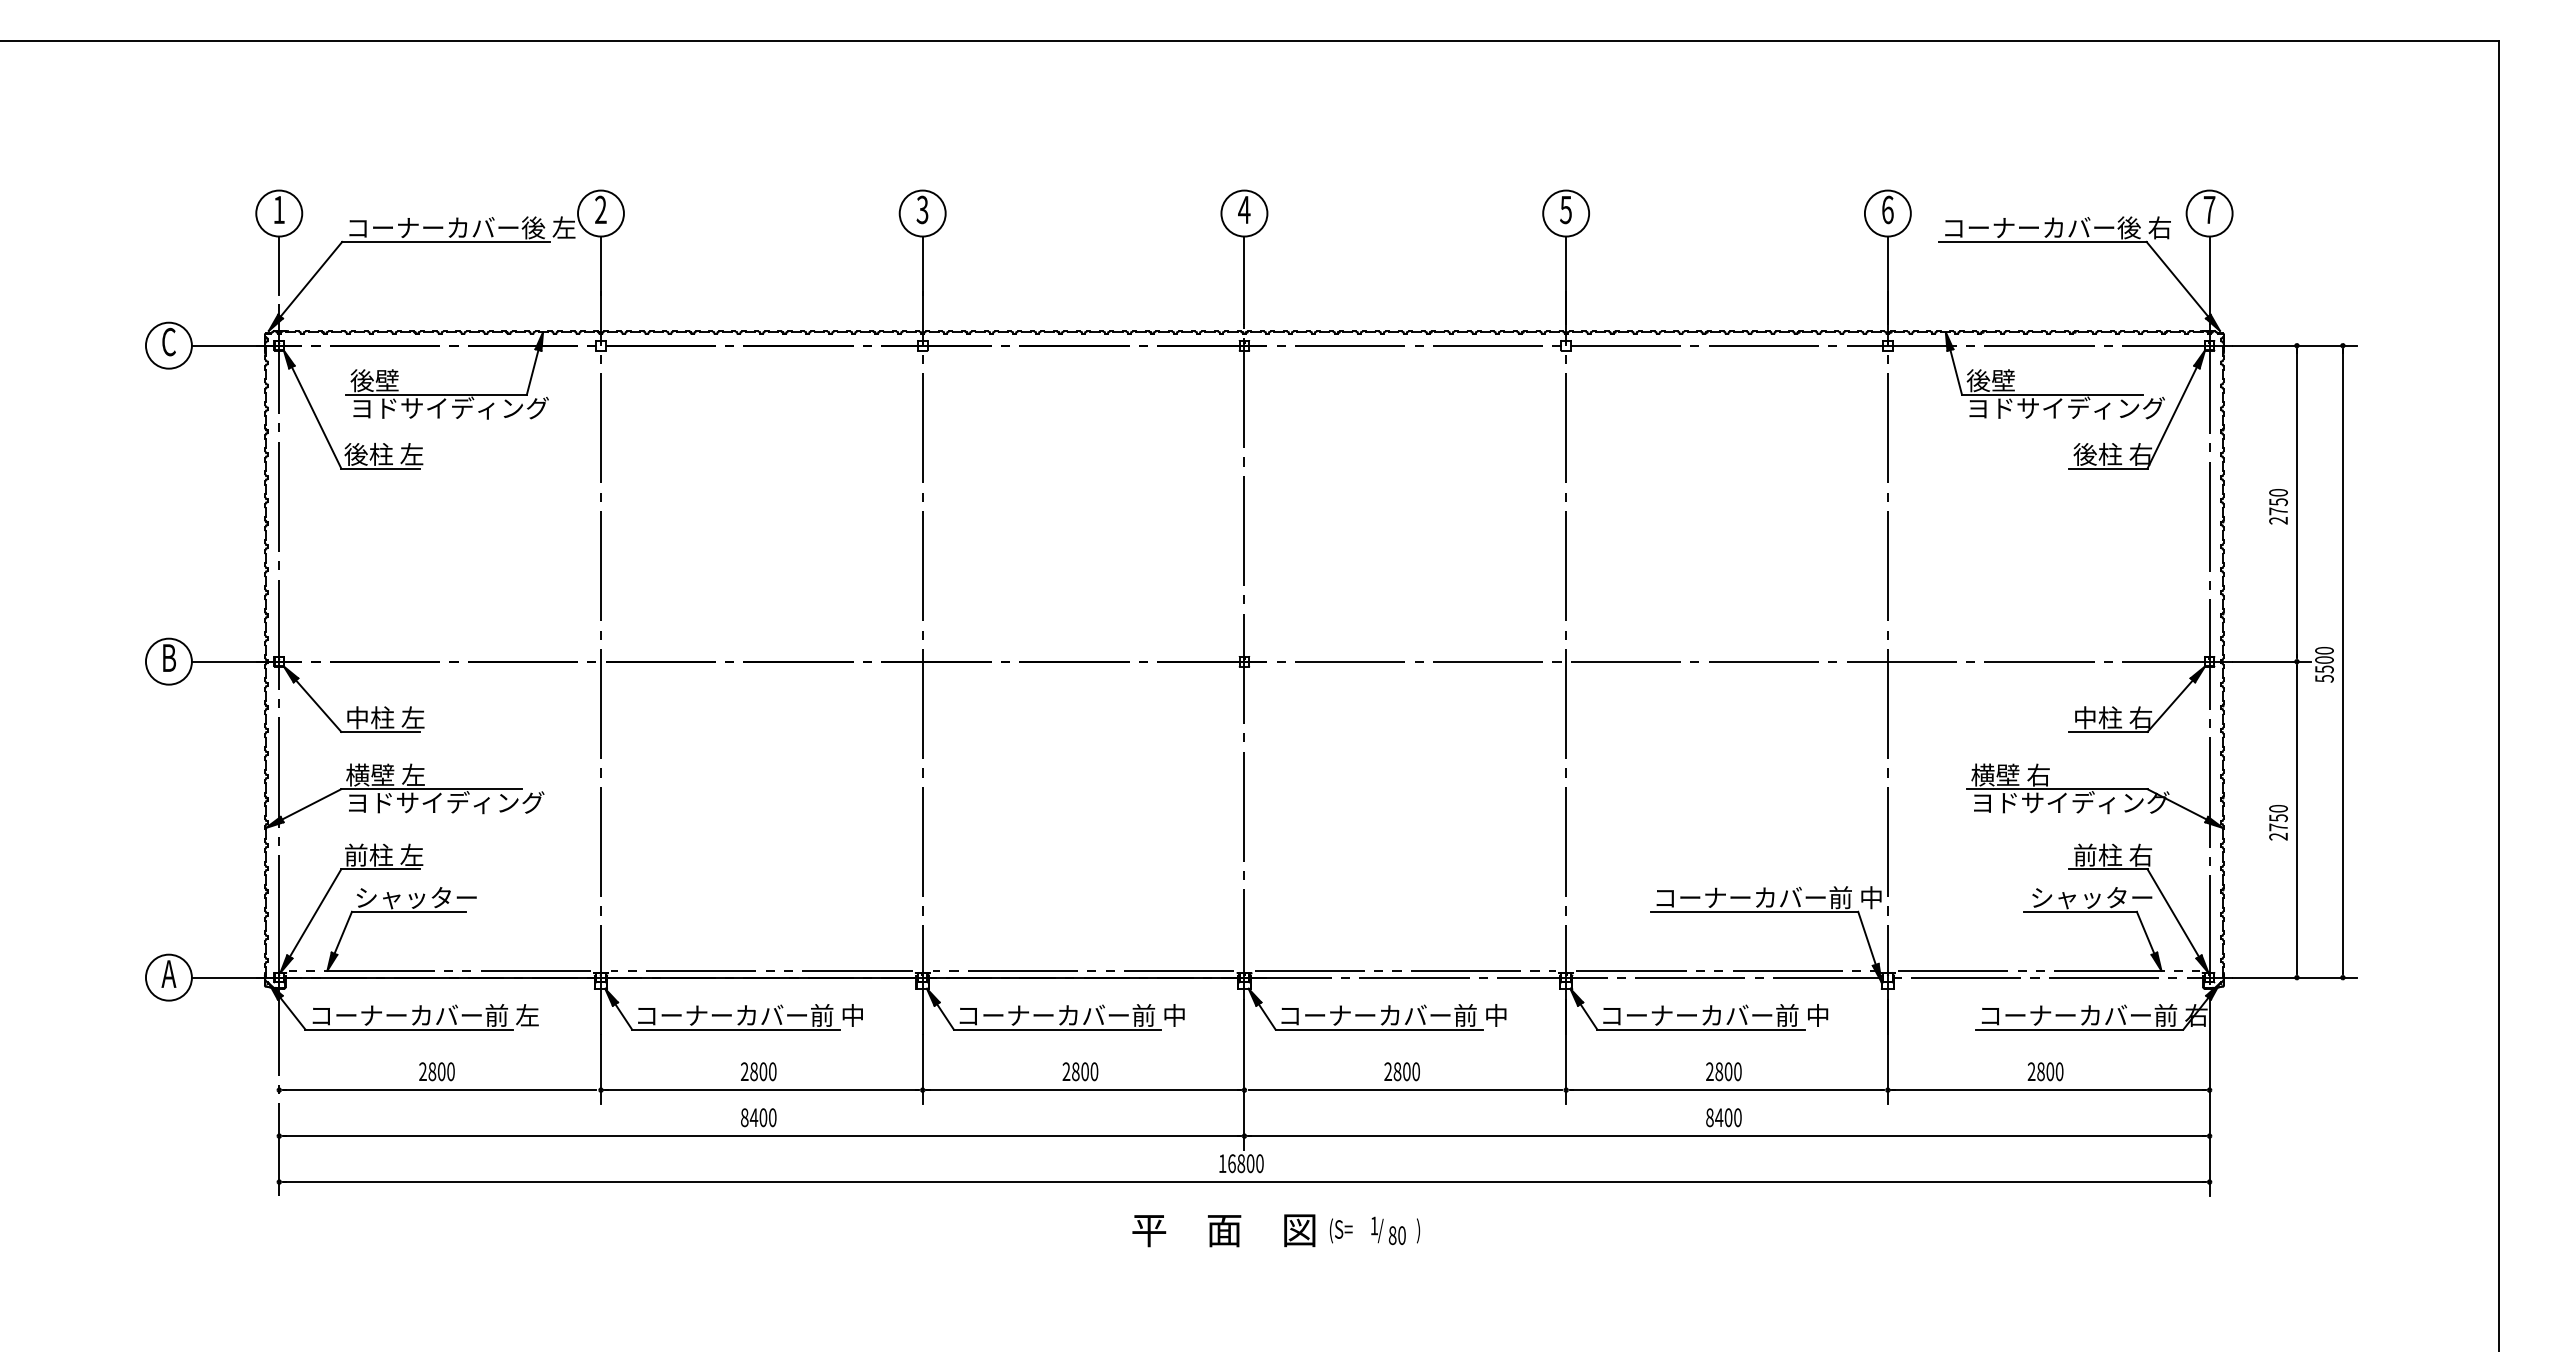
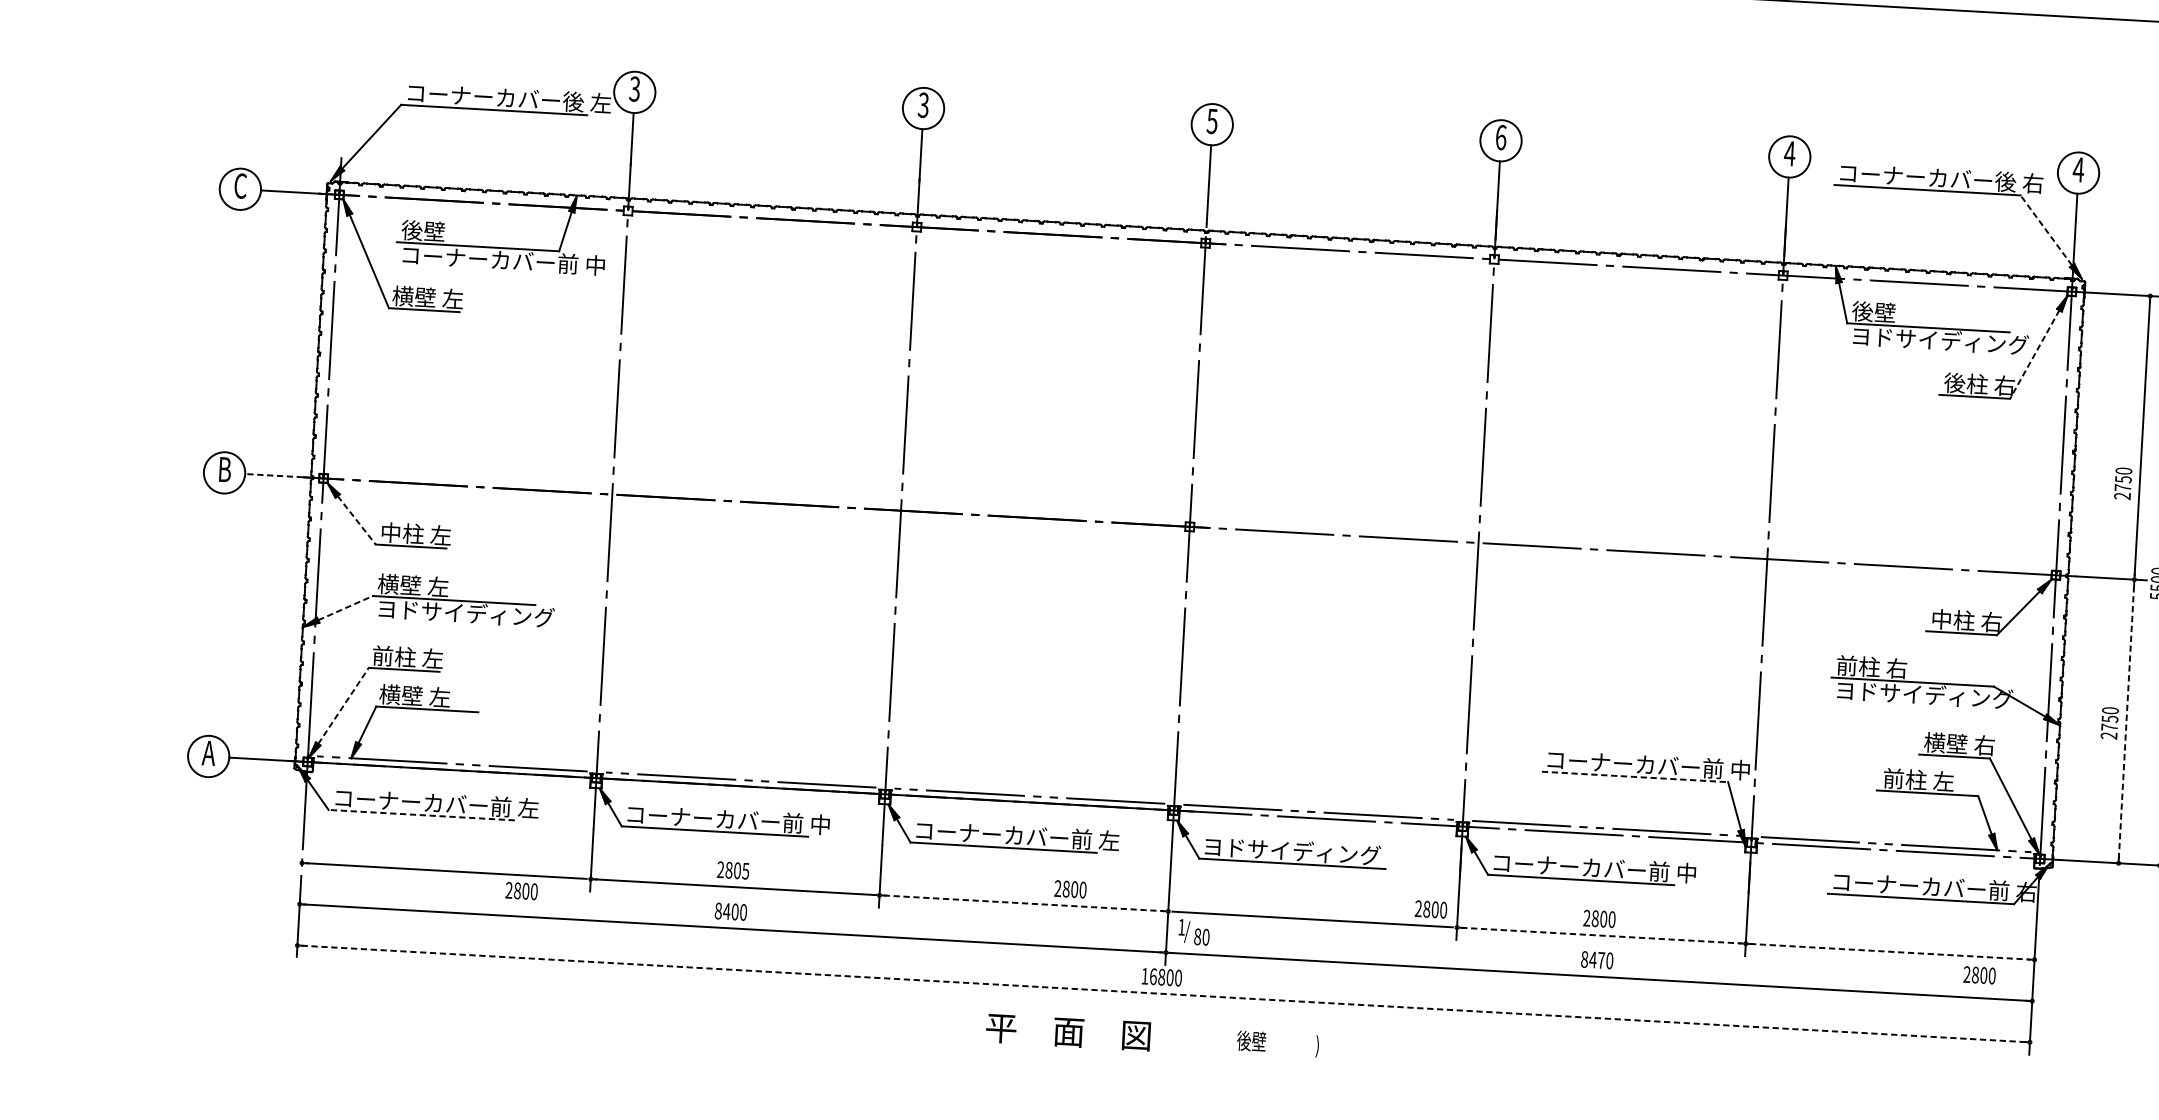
text: (1565, 209) -> (1500, 137), 5 -> 6
text: (1887, 209) -> (1789, 153), 6 -> 4
text: (2209, 209) -> (2078, 169), 7 -> 4
text: (600, 210) -> (634, 89), 2 -> 3
text: (1244, 210) -> (1212, 121), 4 -> 5
part: (279, 242) -> (344, 102), removed
line: (2177, 278) -> (2046, 229), solid -> dashed
text: (465, 407) -> (503, 259), ヨドサイディング -> コーナーカバー前 中
line: (2172, 418) -> (2034, 355), solid -> dashed
text: (368, 453) -> (414, 296), 後柱 左 -> 横壁 左
text: (2278, 506) -> (2123, 483), moved
line: (223, 661) -> (273, 475), solid -> dashed
line: (319, 706) -> (357, 520), solid -> dashed
text: (1995, 774) -> (1858, 665), 横壁 右 -> 前柱 右
line: (312, 804) -> (346, 608), solid -> dashed
line: (2296, 819) -> (2126, 721), solid -> dashed
text: (2097, 854) -> (1945, 742), 前柱 右 -> 横壁 右
text: (415, 897) -> (433, 696), シャッター -> 横壁 左
text: (2091, 897) -> (1938, 781), シャッター -> 前柱 左
line: (1754, 911) -> (1635, 776), solid -> dashed
line: (315, 913) -> (343, 706), solid -> dashed
text: (1393, 1014) -> (1305, 850), コーナーカバー前 中 -> ヨドサイディング
text: (1174, 1015) -> (1109, 840), コーナーカバー前 中 -> コーナーカバー前 左
line: (409, 1029) -> (421, 815), solid -> dashed
text: (436, 1071) -> (521, 890), moved
text: (772, 1071) -> (745, 870), 2800 -> 2805
text: (1080, 1071) -> (1070, 889), moved
text: (1401, 1071) -> (1430, 909), moved
text: (2045, 1071) -> (1979, 975), moved
line: (1084, 1090) -> (1024, 903), solid -> dashed
line: (1727, 1090) -> (1601, 935), solid -> dashed
line: (2049, 1090) -> (1890, 952), solid -> dashed
text: (1728, 1117) -> (1601, 960), 8400 -> 8470
line: (1244, 1182) -> (1163, 994), solid -> dashed
text: (1223, 1230) -> (1067, 1032), moved
text: (1344, 1230) -> (1251, 1042), (S= -> 後壁
text: (1388, 1230) -> (1194, 932), moved

